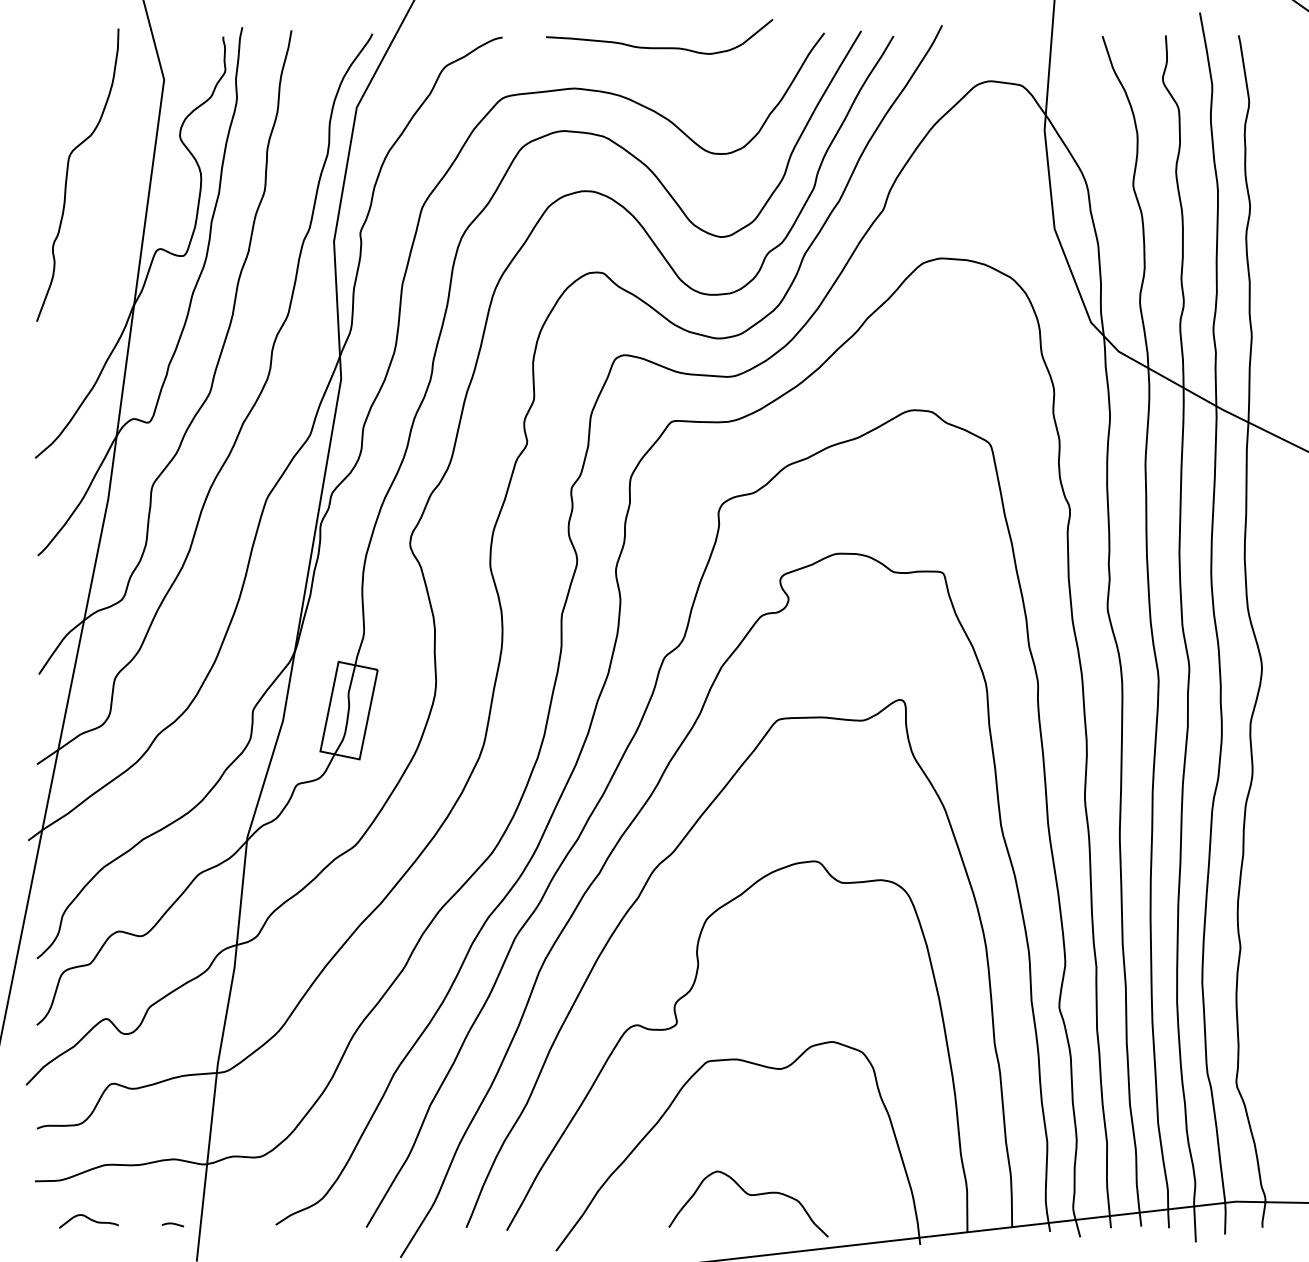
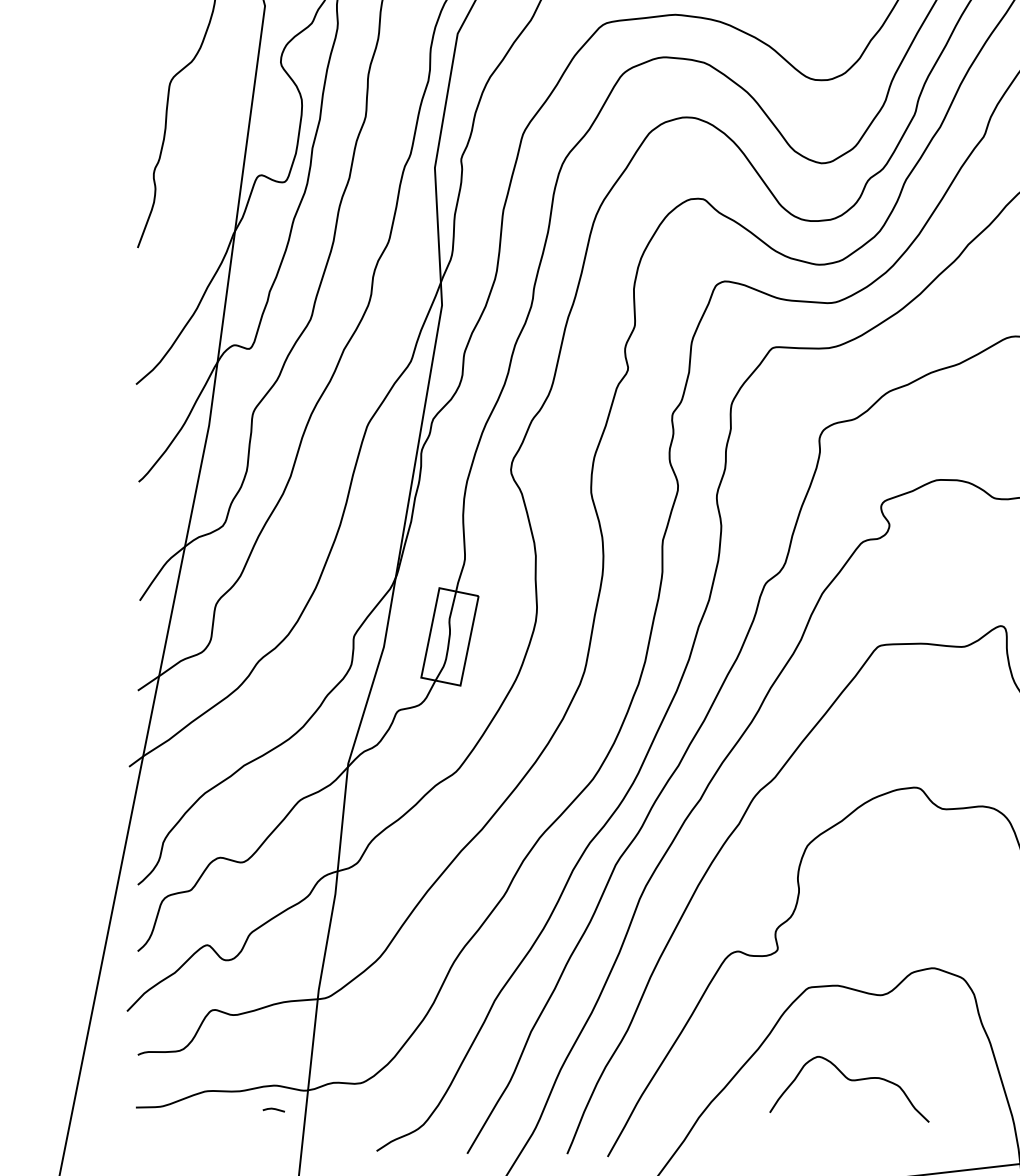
curve: (748, 1195) -> (849, 1080), moved
curve: (88, 1219) -> (189, 1145), removed
line: (172, 1224) -> (273, 1109), moved

